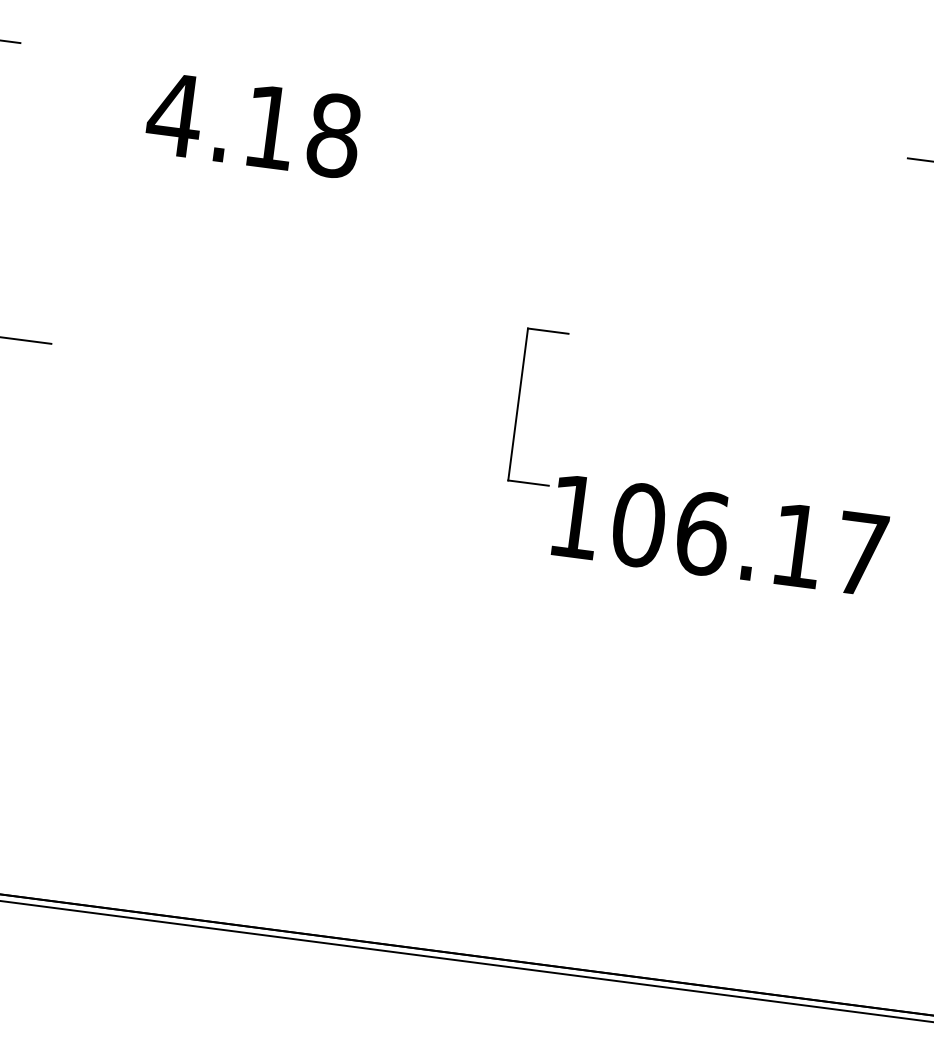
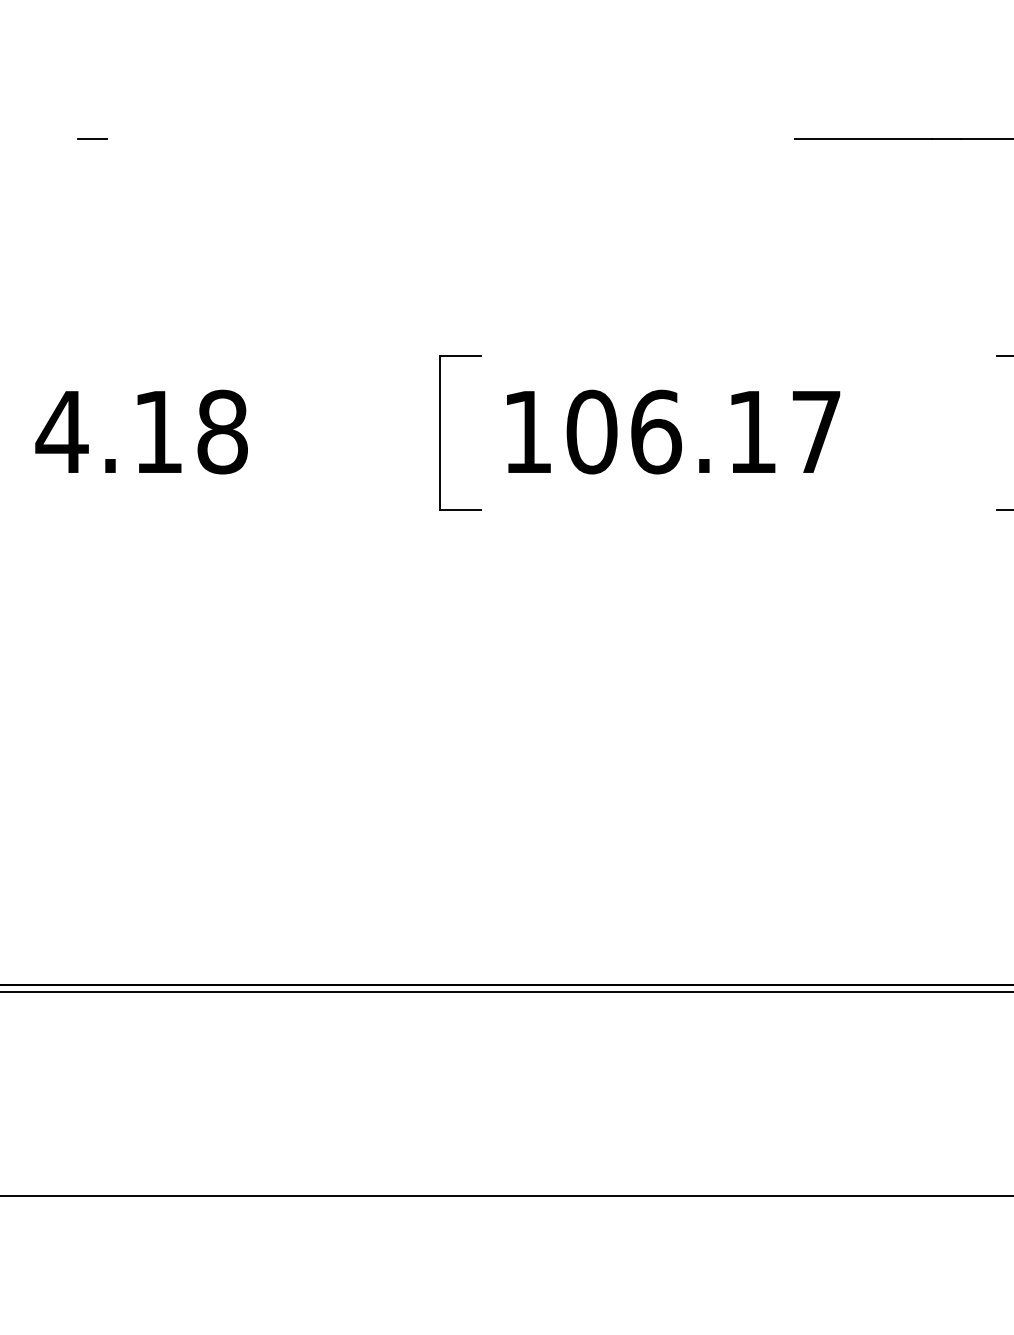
line: (211, 67) -> (92, 138), added
text: (253, 124) -> (141, 431), moved
text: (719, 535) -> (673, 431), moved

